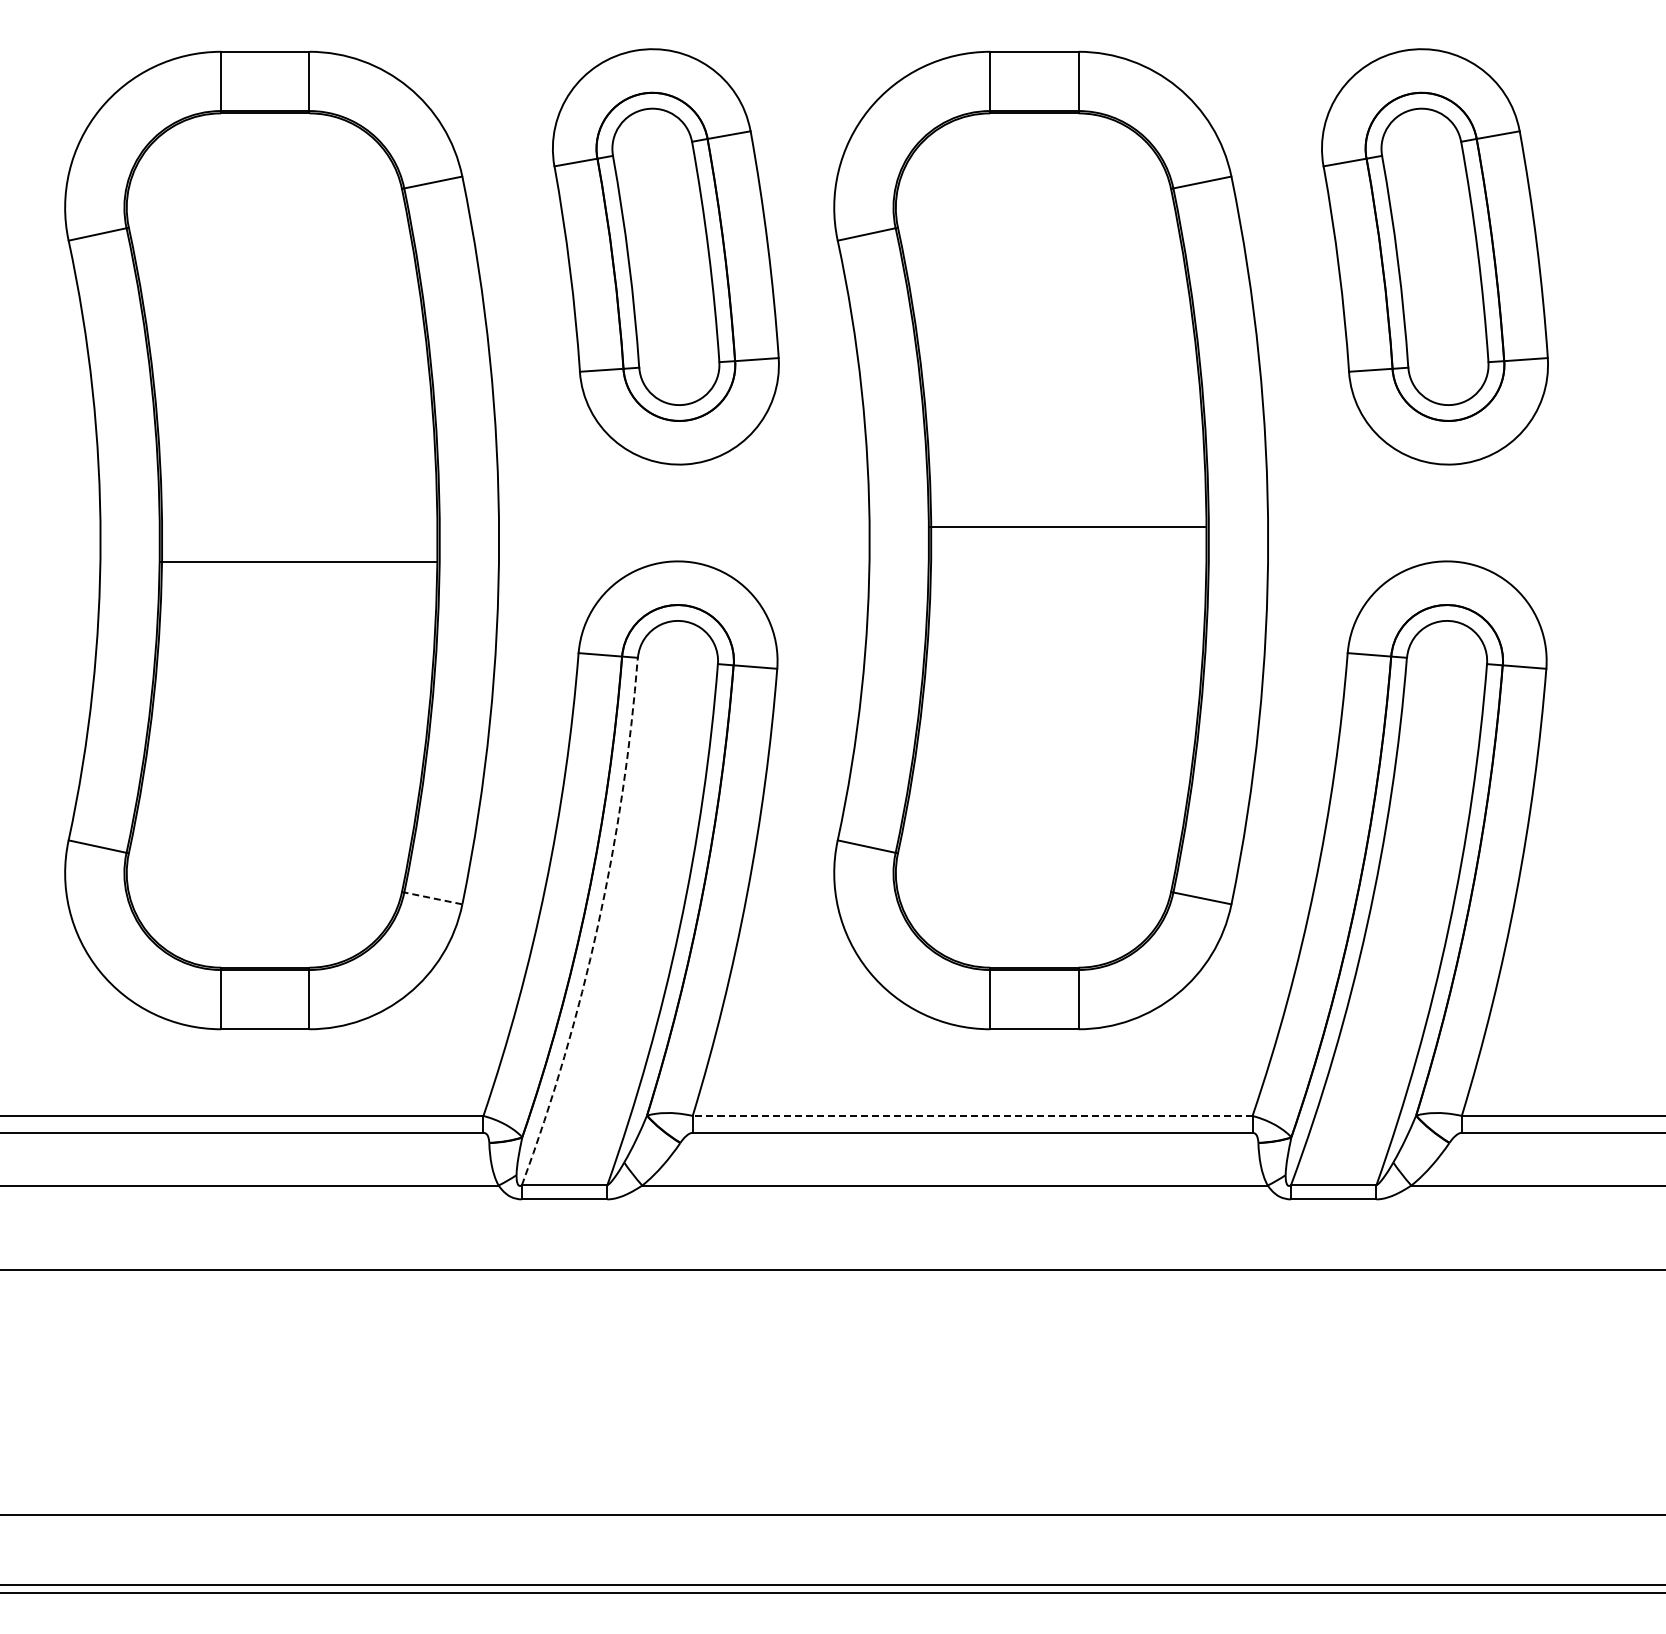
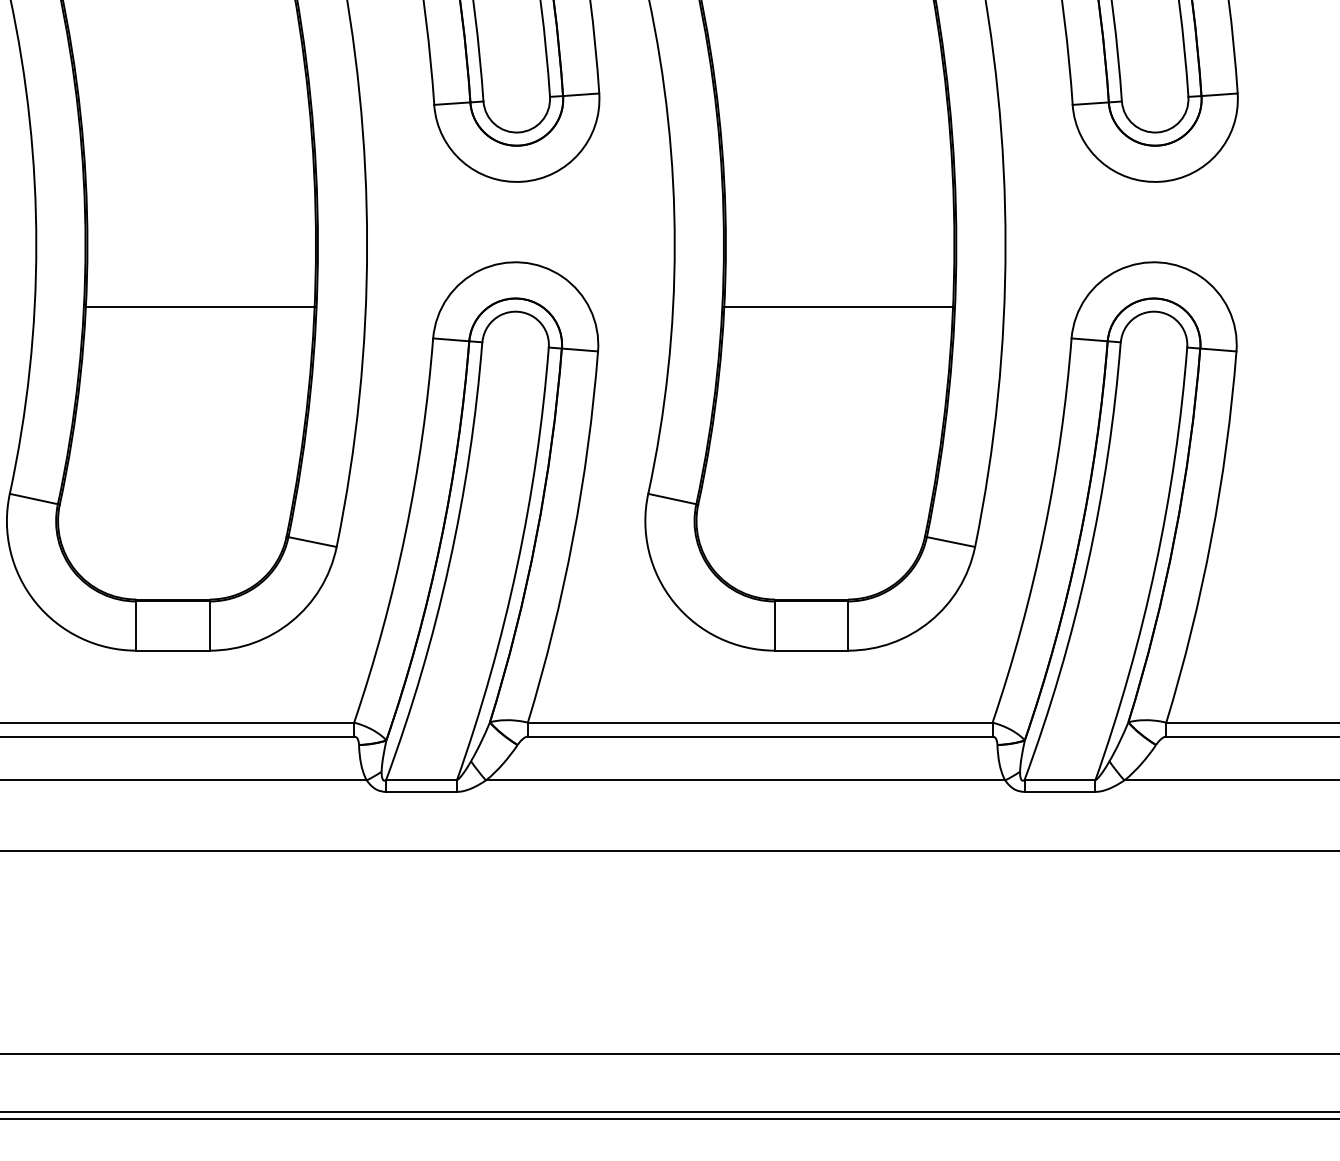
line: (1066, 526) -> (838, 307), moved
line: (297, 561) -> (199, 307), moved
line: (433, 898) -> (312, 542), dashed -> solid
arc: (598, 925) -> (449, 564), dashed -> solid
line: (972, 1115) -> (760, 722), dashed -> solid

